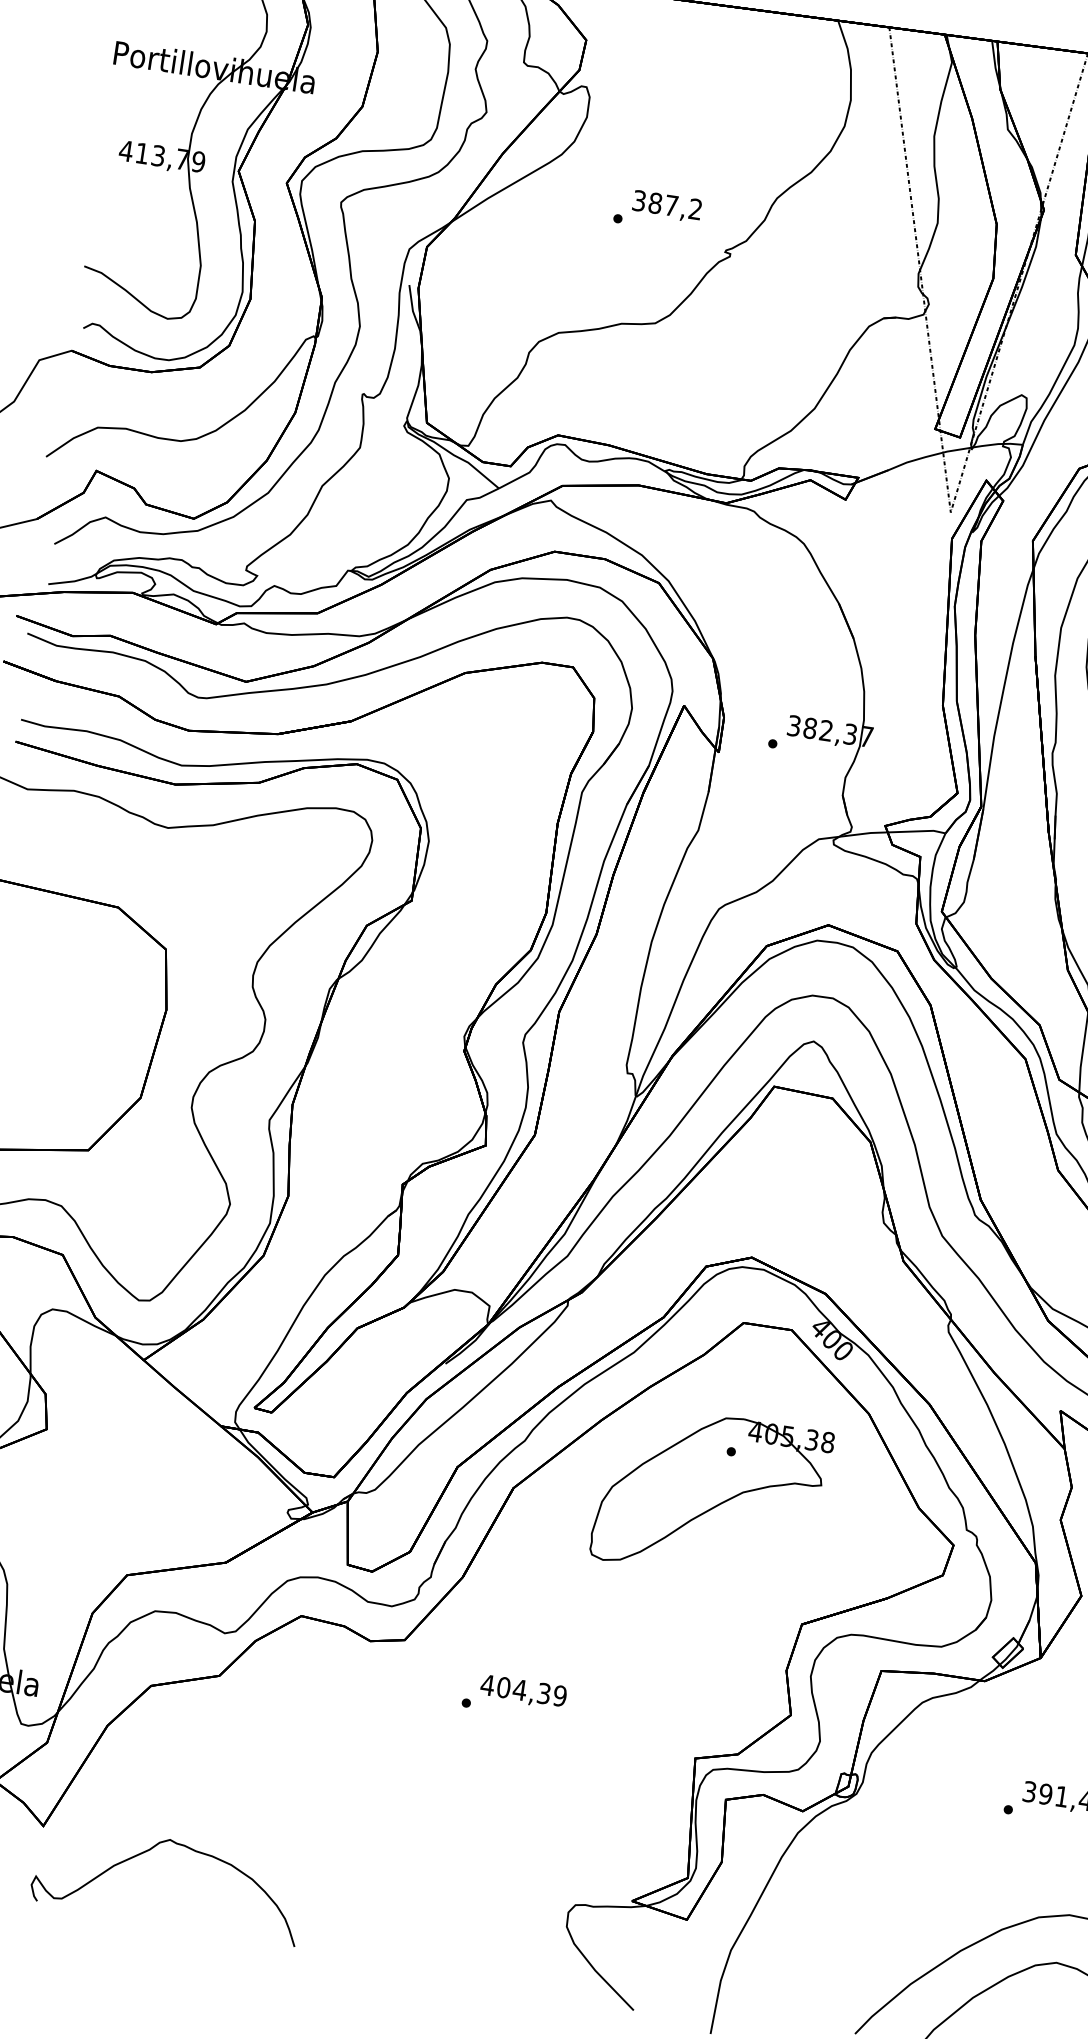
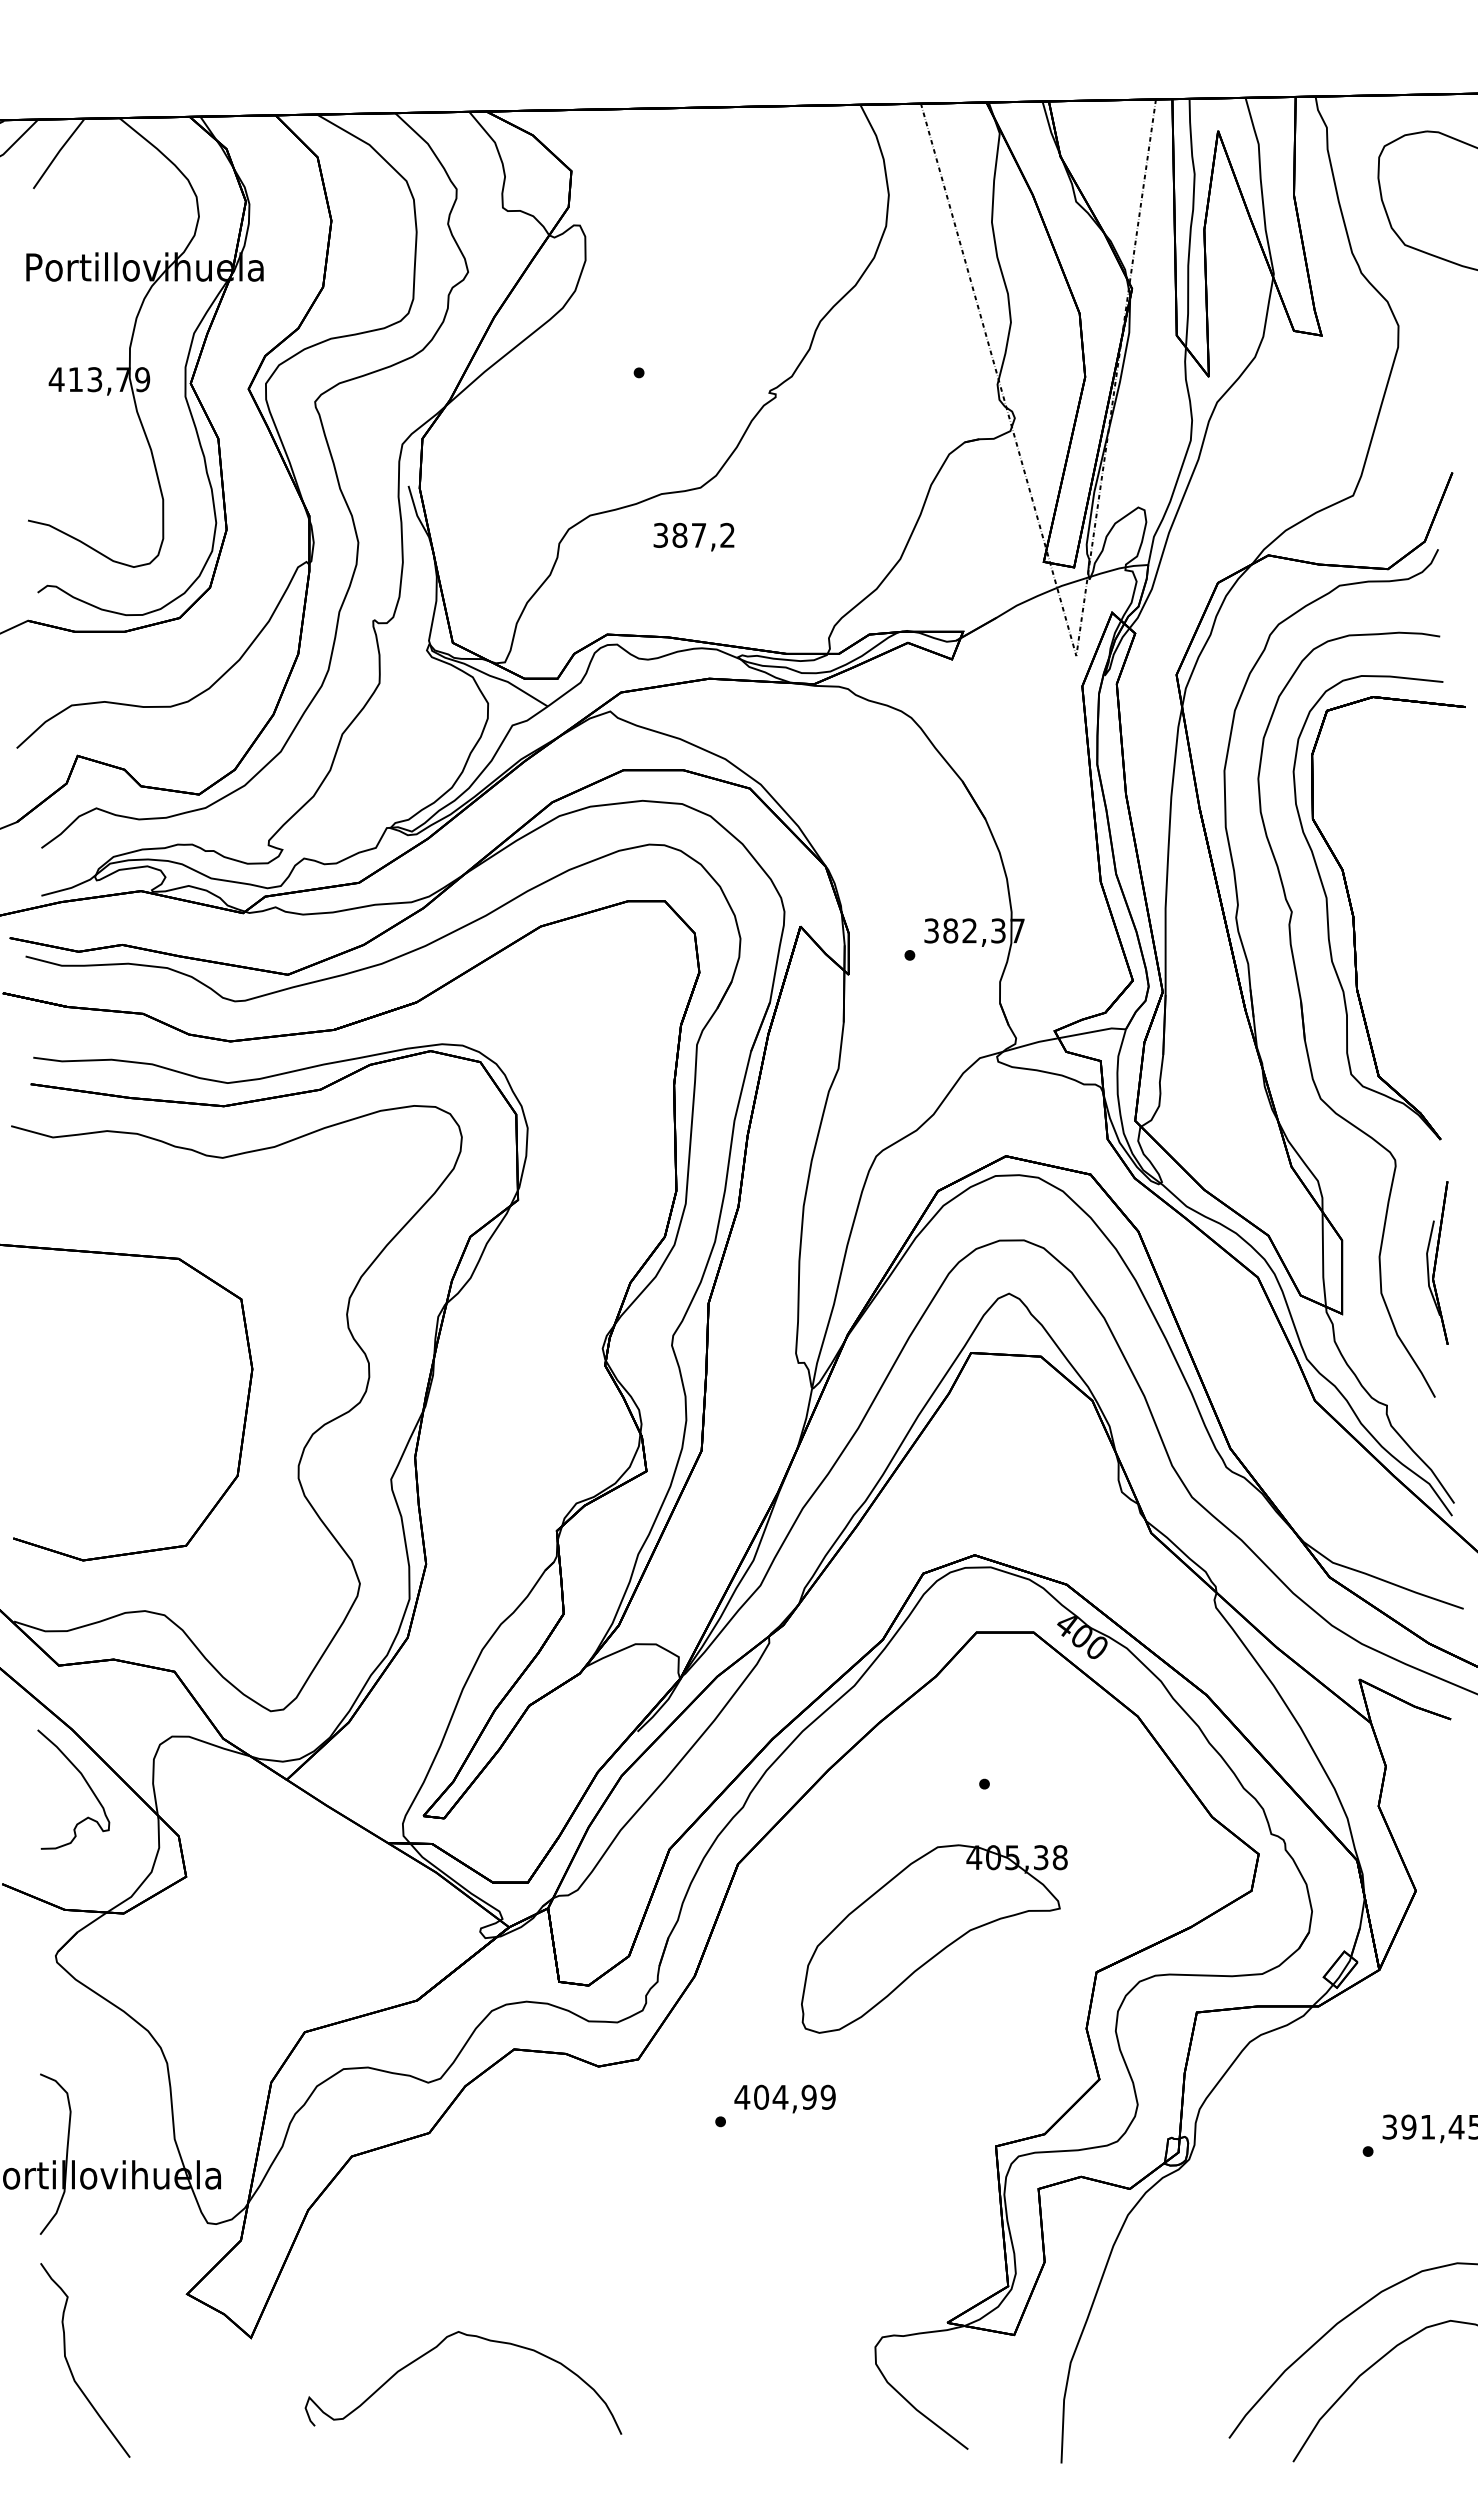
text: (666, 205) -> (693, 536), moved
part: (711, 1494) -> (934, 1938), moved
text: (543, 1693) -> (808, 2097), 404,39 -> 404,99
curve: (150, 1850) -> (437, 2347), moved

